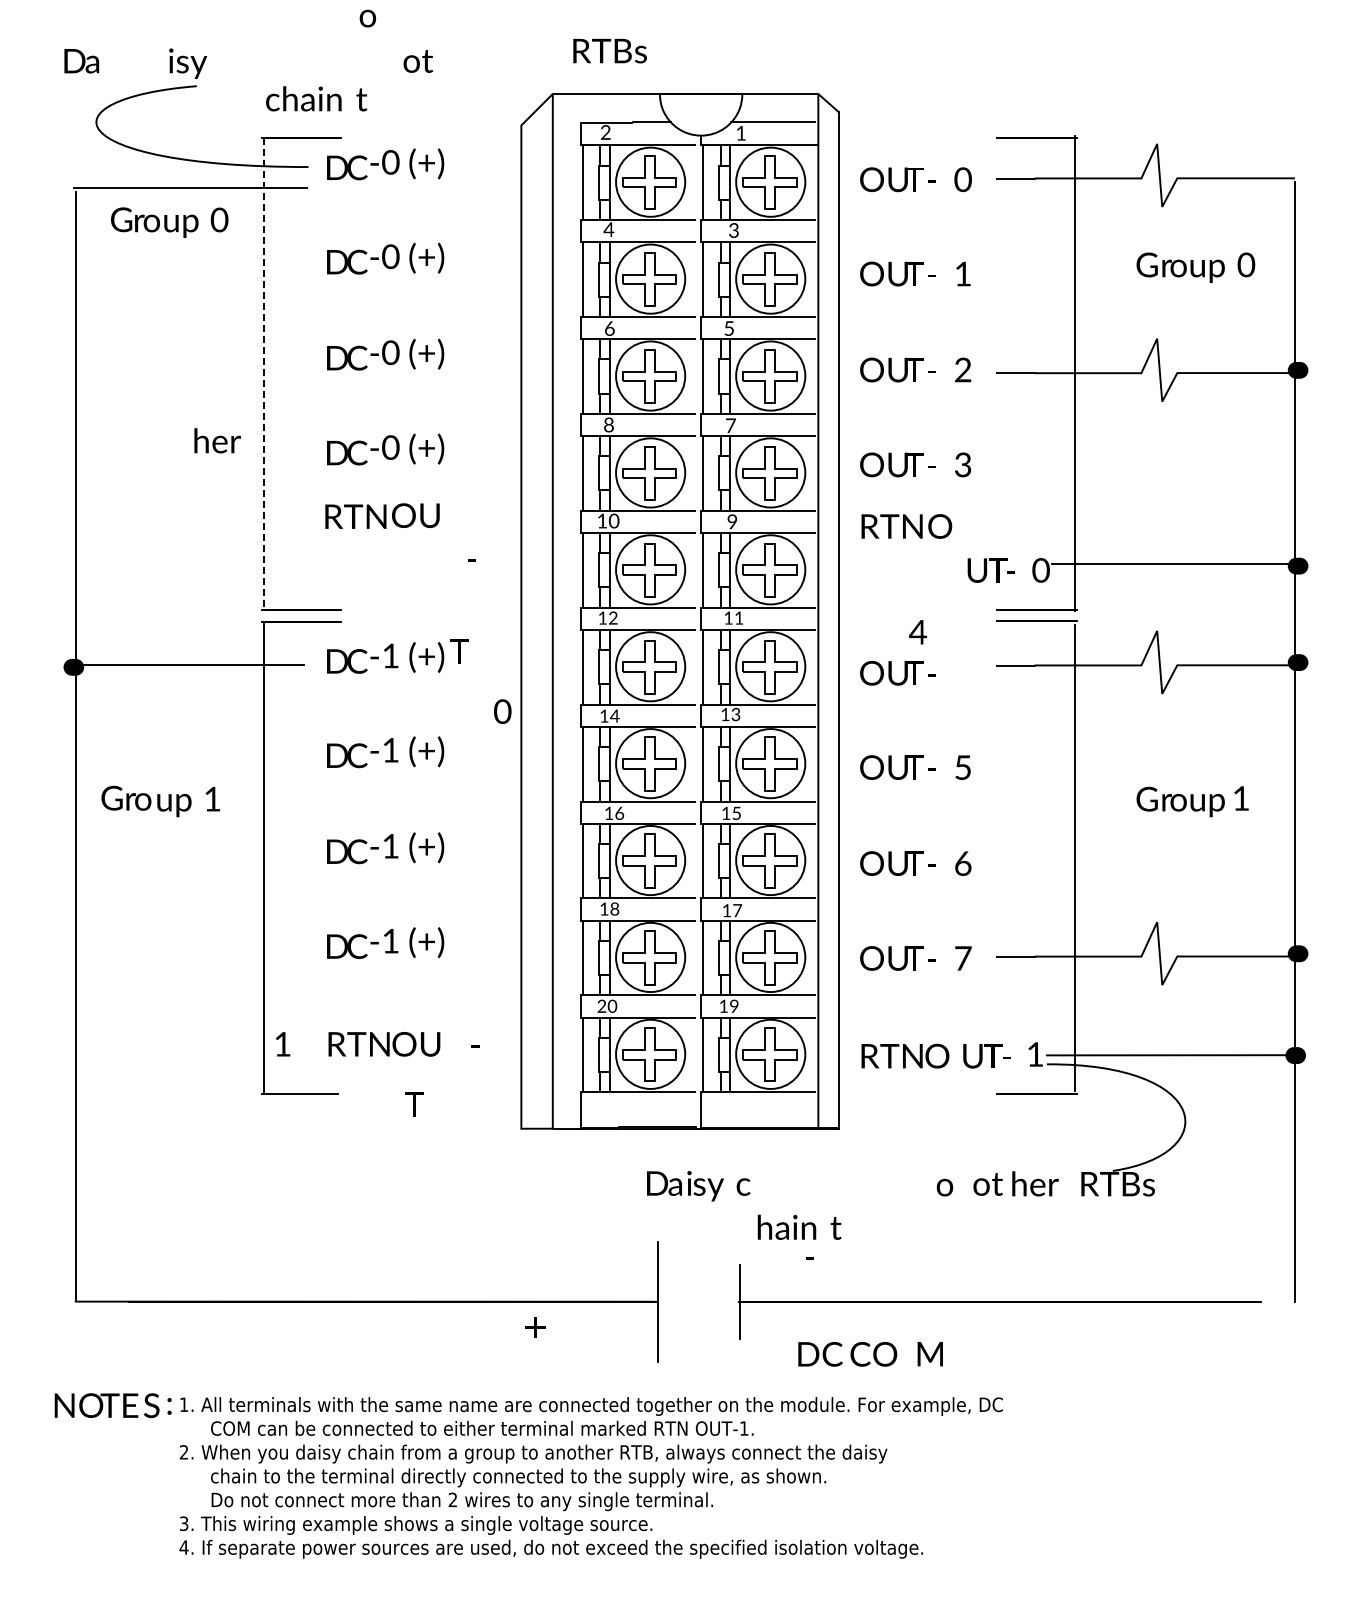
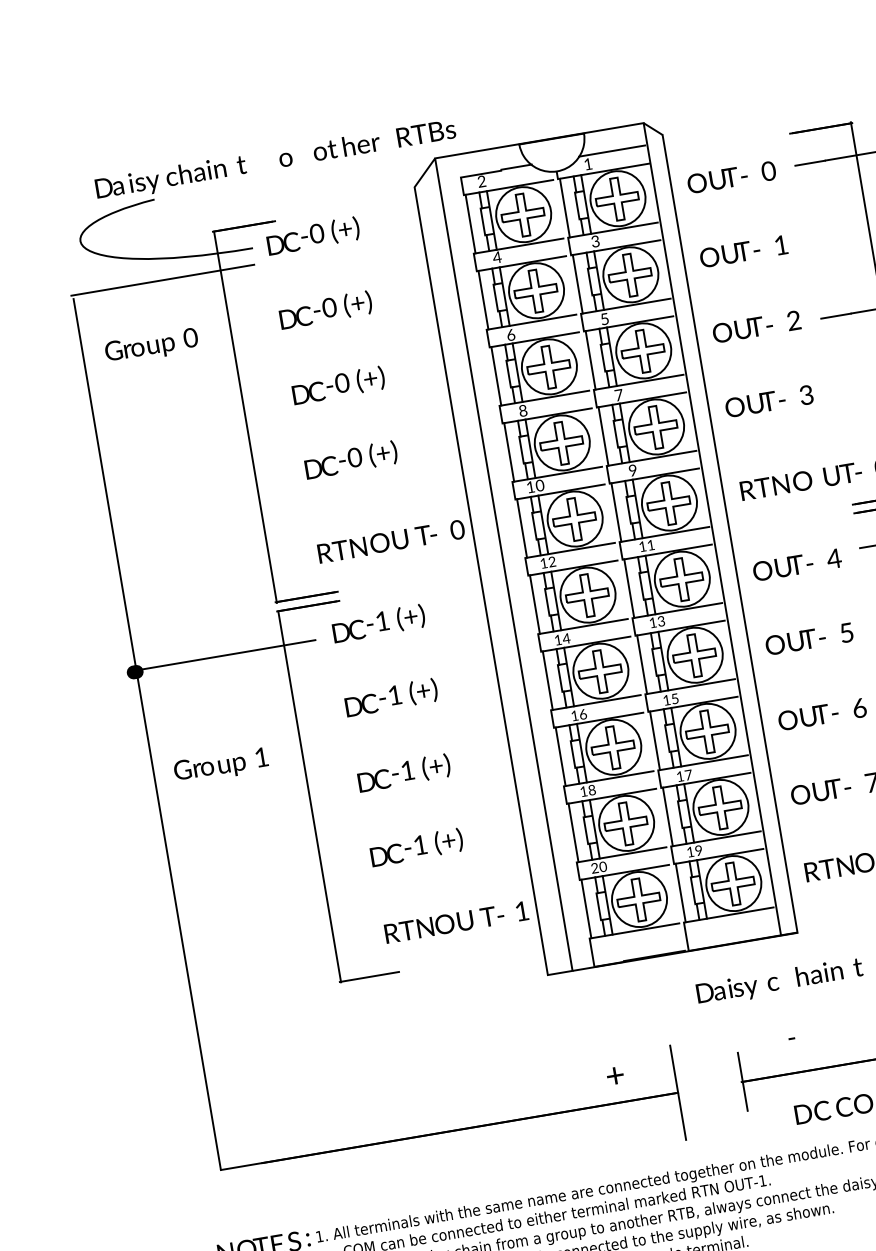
text: (367, 18) -> (285, 159), moved
text: (609, 50) -> (425, 132), moved
text: (81, 61) -> (109, 187), moved
text: (316, 98) -> (205, 170), moved
text: (169, 222) -> (151, 346), moved
line: (263, 375) -> (245, 417), dashed -> solid
text: (217, 440) -> (361, 143), moved
text: (382, 515) -> (363, 545), moved
text: (906, 526) -> (776, 485), moved
text: (917, 632) -> (833, 559), moved
text: (459, 651) -> (423, 535), moved
text: (502, 711) -> (457, 529), moved
text: (283, 1044) -> (522, 911), moved
text: (414, 1104) -> (488, 917), moved
text: (698, 1186) -> (737, 989), moved
text: (799, 1226) -> (829, 970), moved
text: (535, 1327) -> (615, 1075), moved

